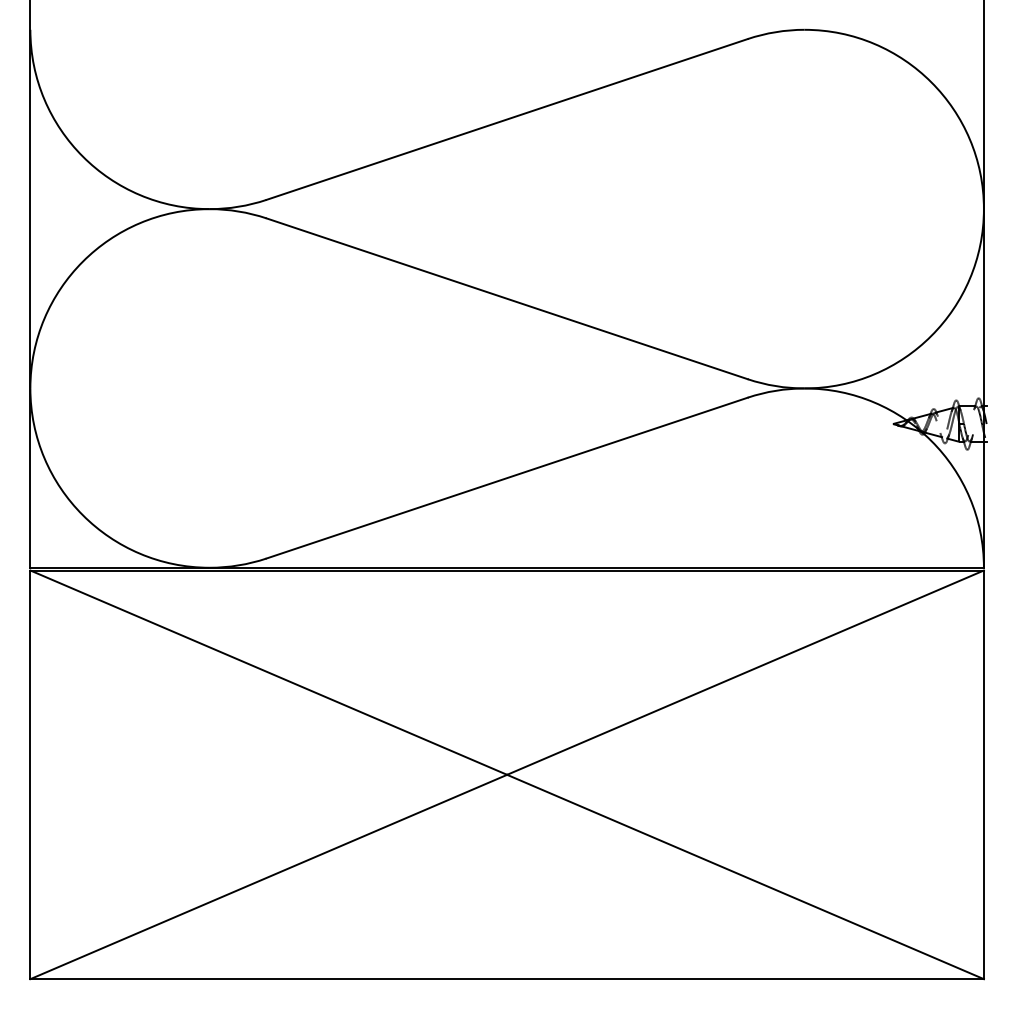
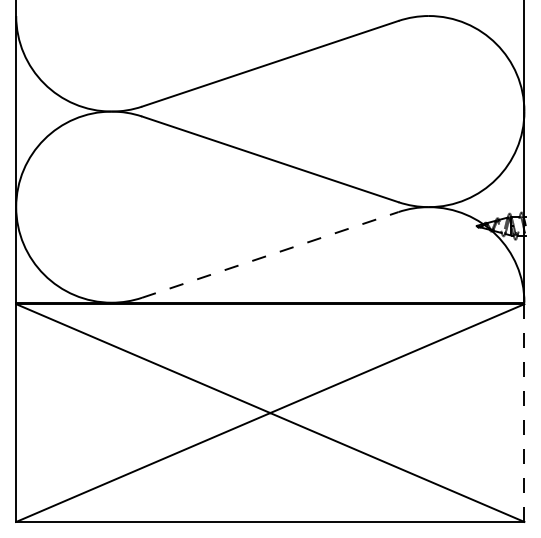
line: (507, 477) -> (270, 254), solid -> dashed
line: (984, 775) -> (524, 413), solid -> dashed

